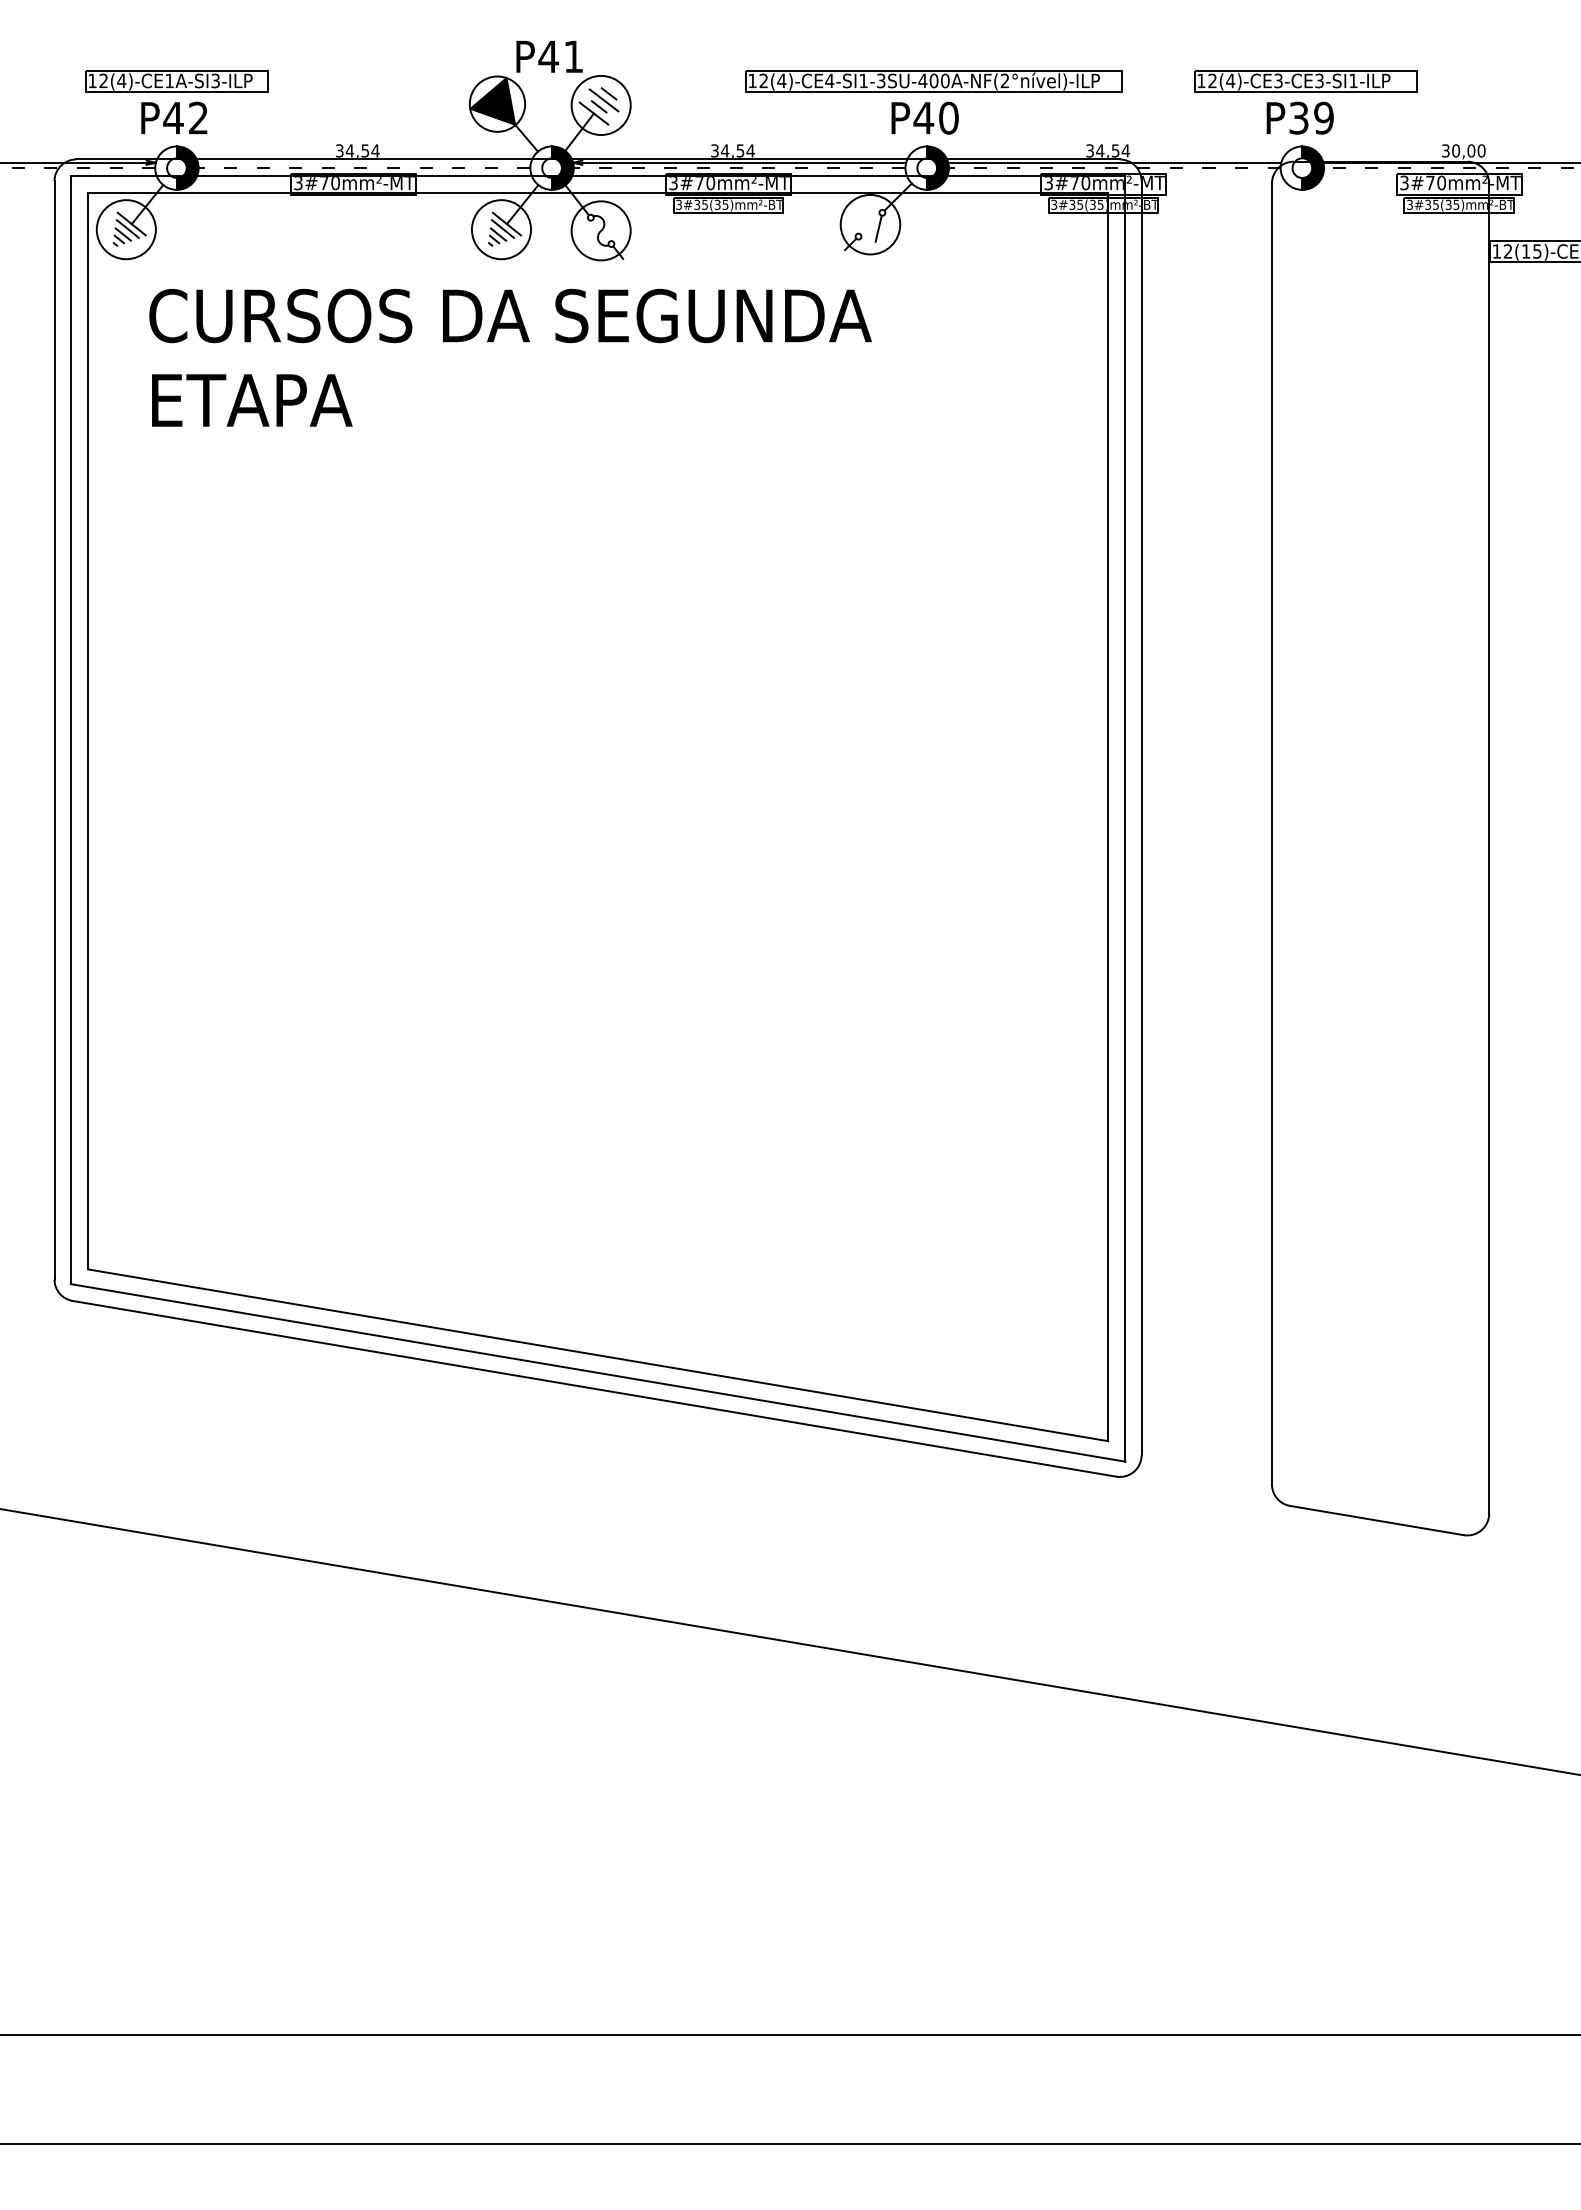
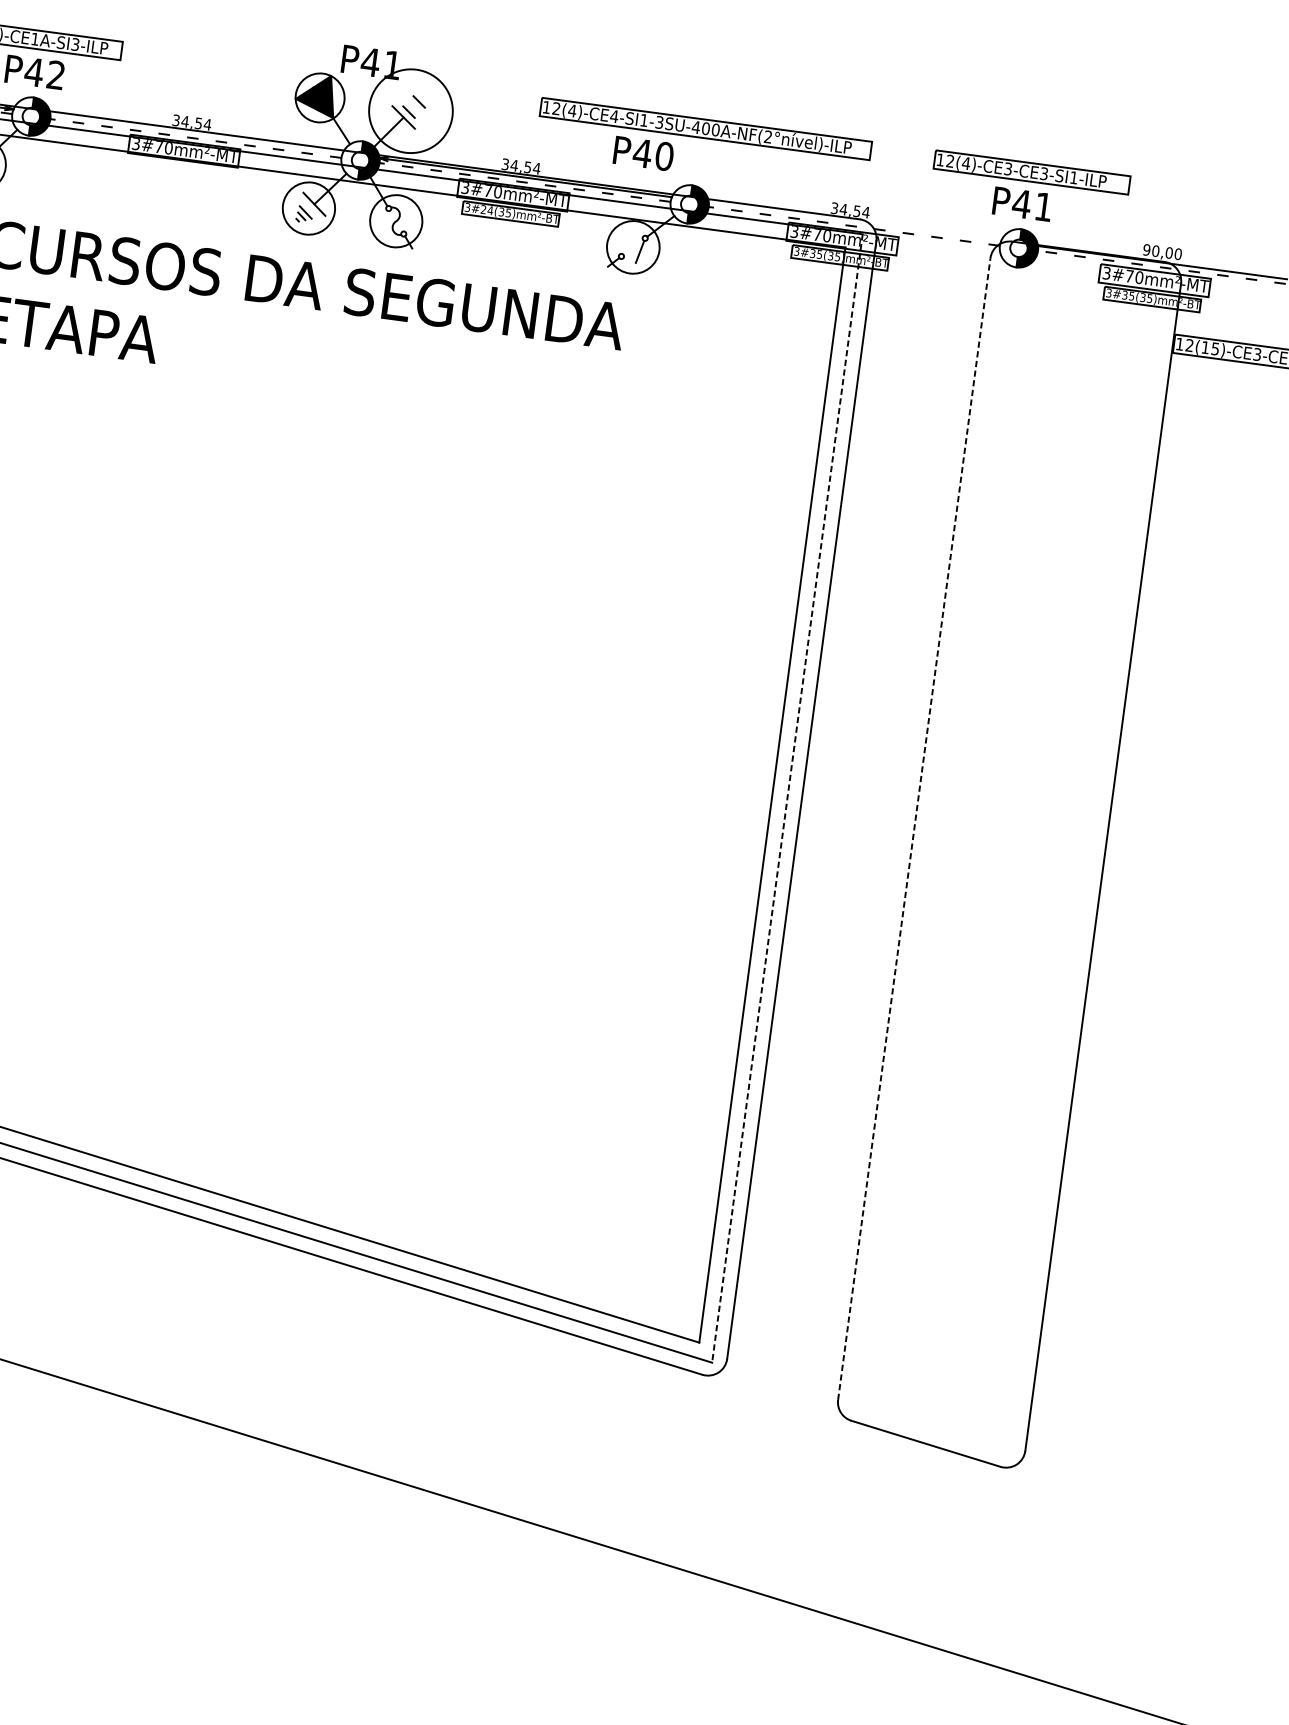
line: (603, 100) -> (413, 107), removed
circle: (600, 105) -> (410, 111), size x1.6
text: (924, 117) -> (643, 152), moved
text: (1310, 117) -> (1032, 204), P39 -> P41
text: (1445, 150) -> (1146, 249), 30,00 -> 90,00
line: (1114, 162) -> (854, 221), removed
text: (701, 204) -> (487, 209), 3#35(35)mm²-BT -> 3#24(35)mm²-BT
line: (503, 228) -> (310, 207), removed
line: (1125, 818) -> (787, 798), solid -> dashed
line: (1271, 833) -> (913, 828), solid -> dashed

